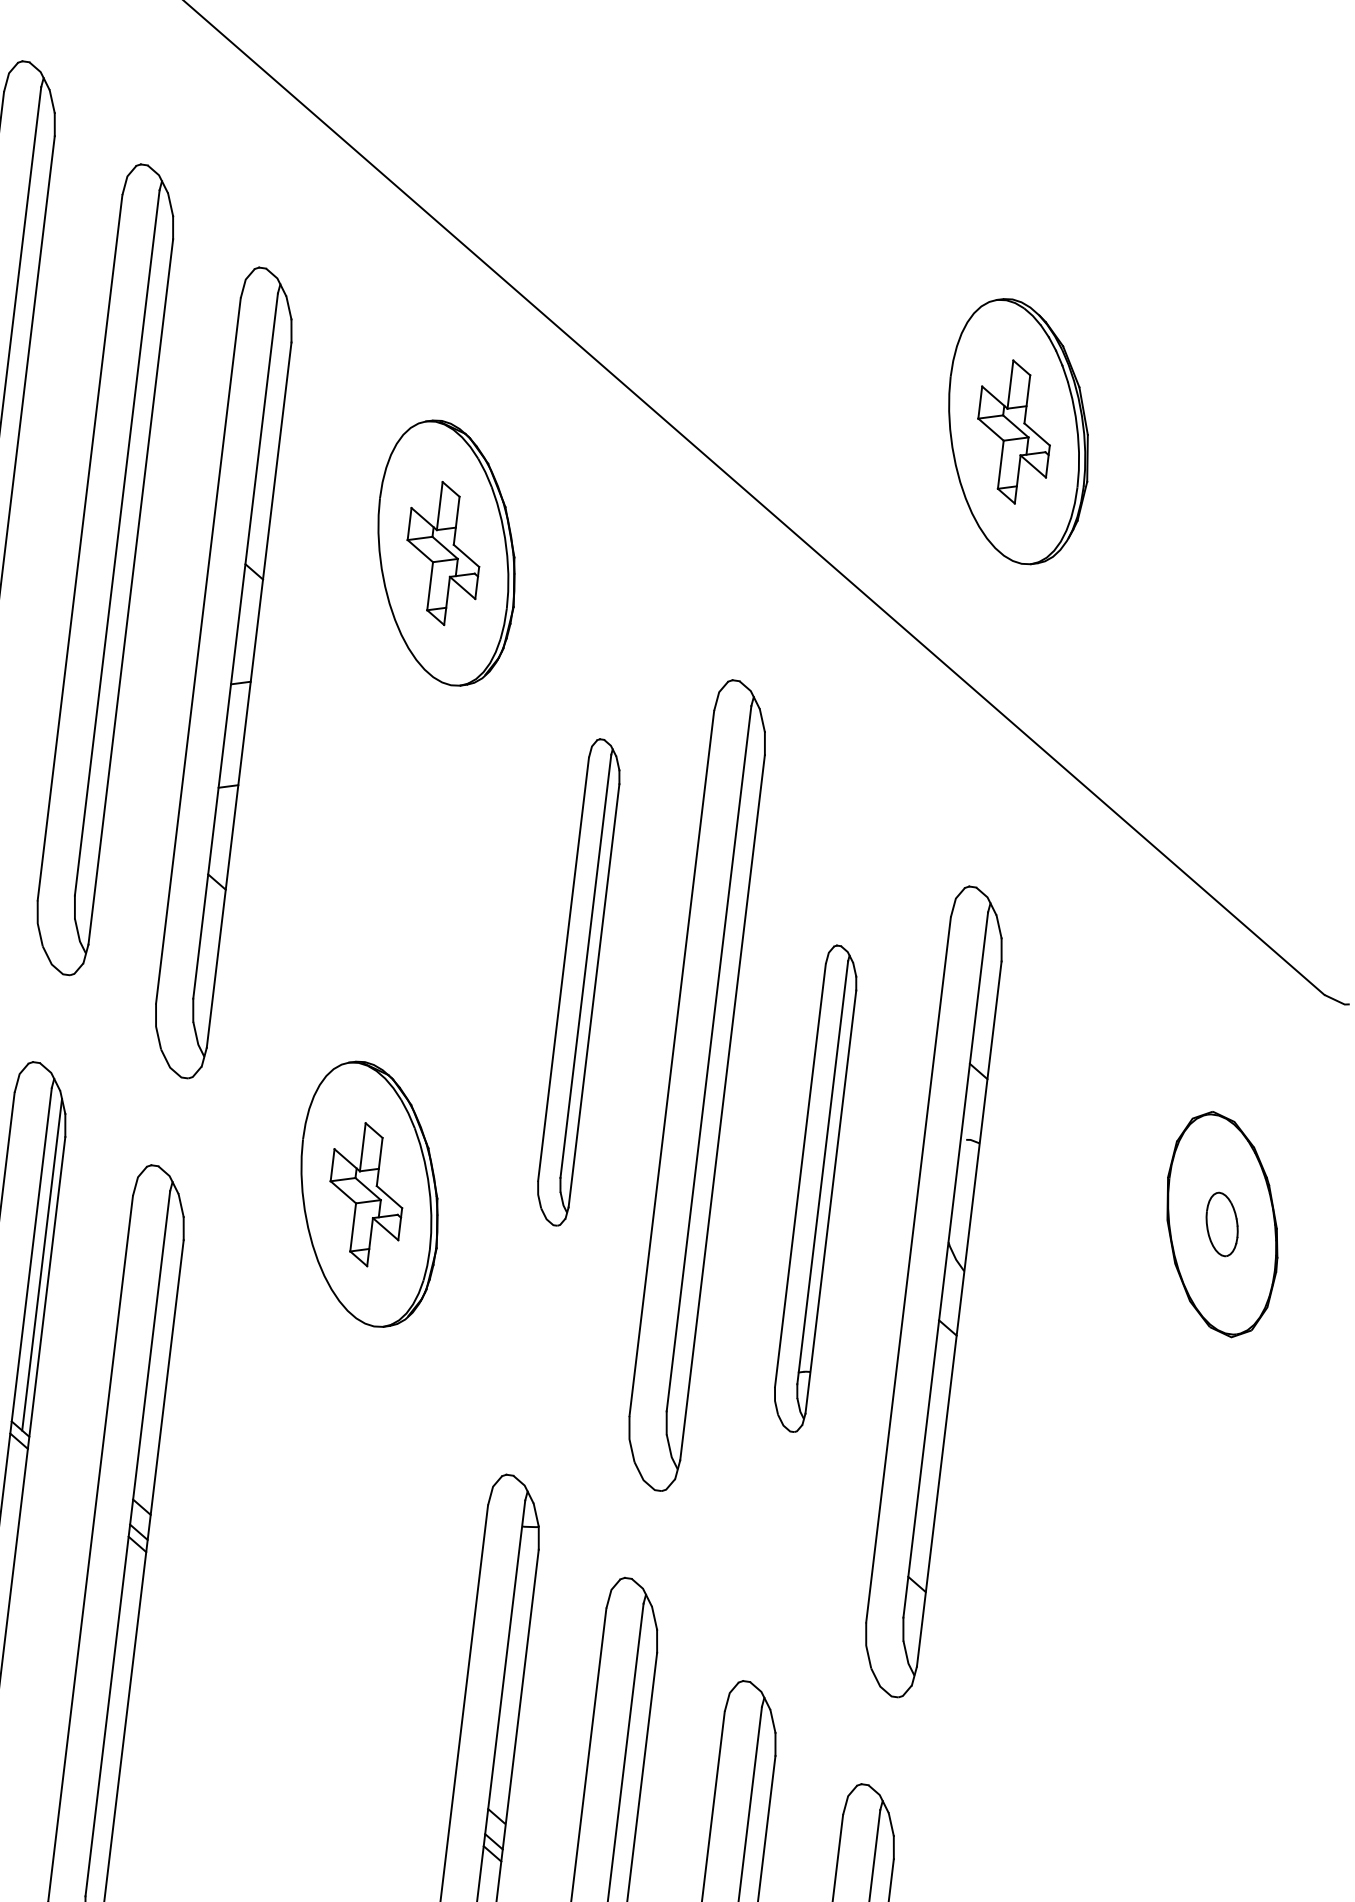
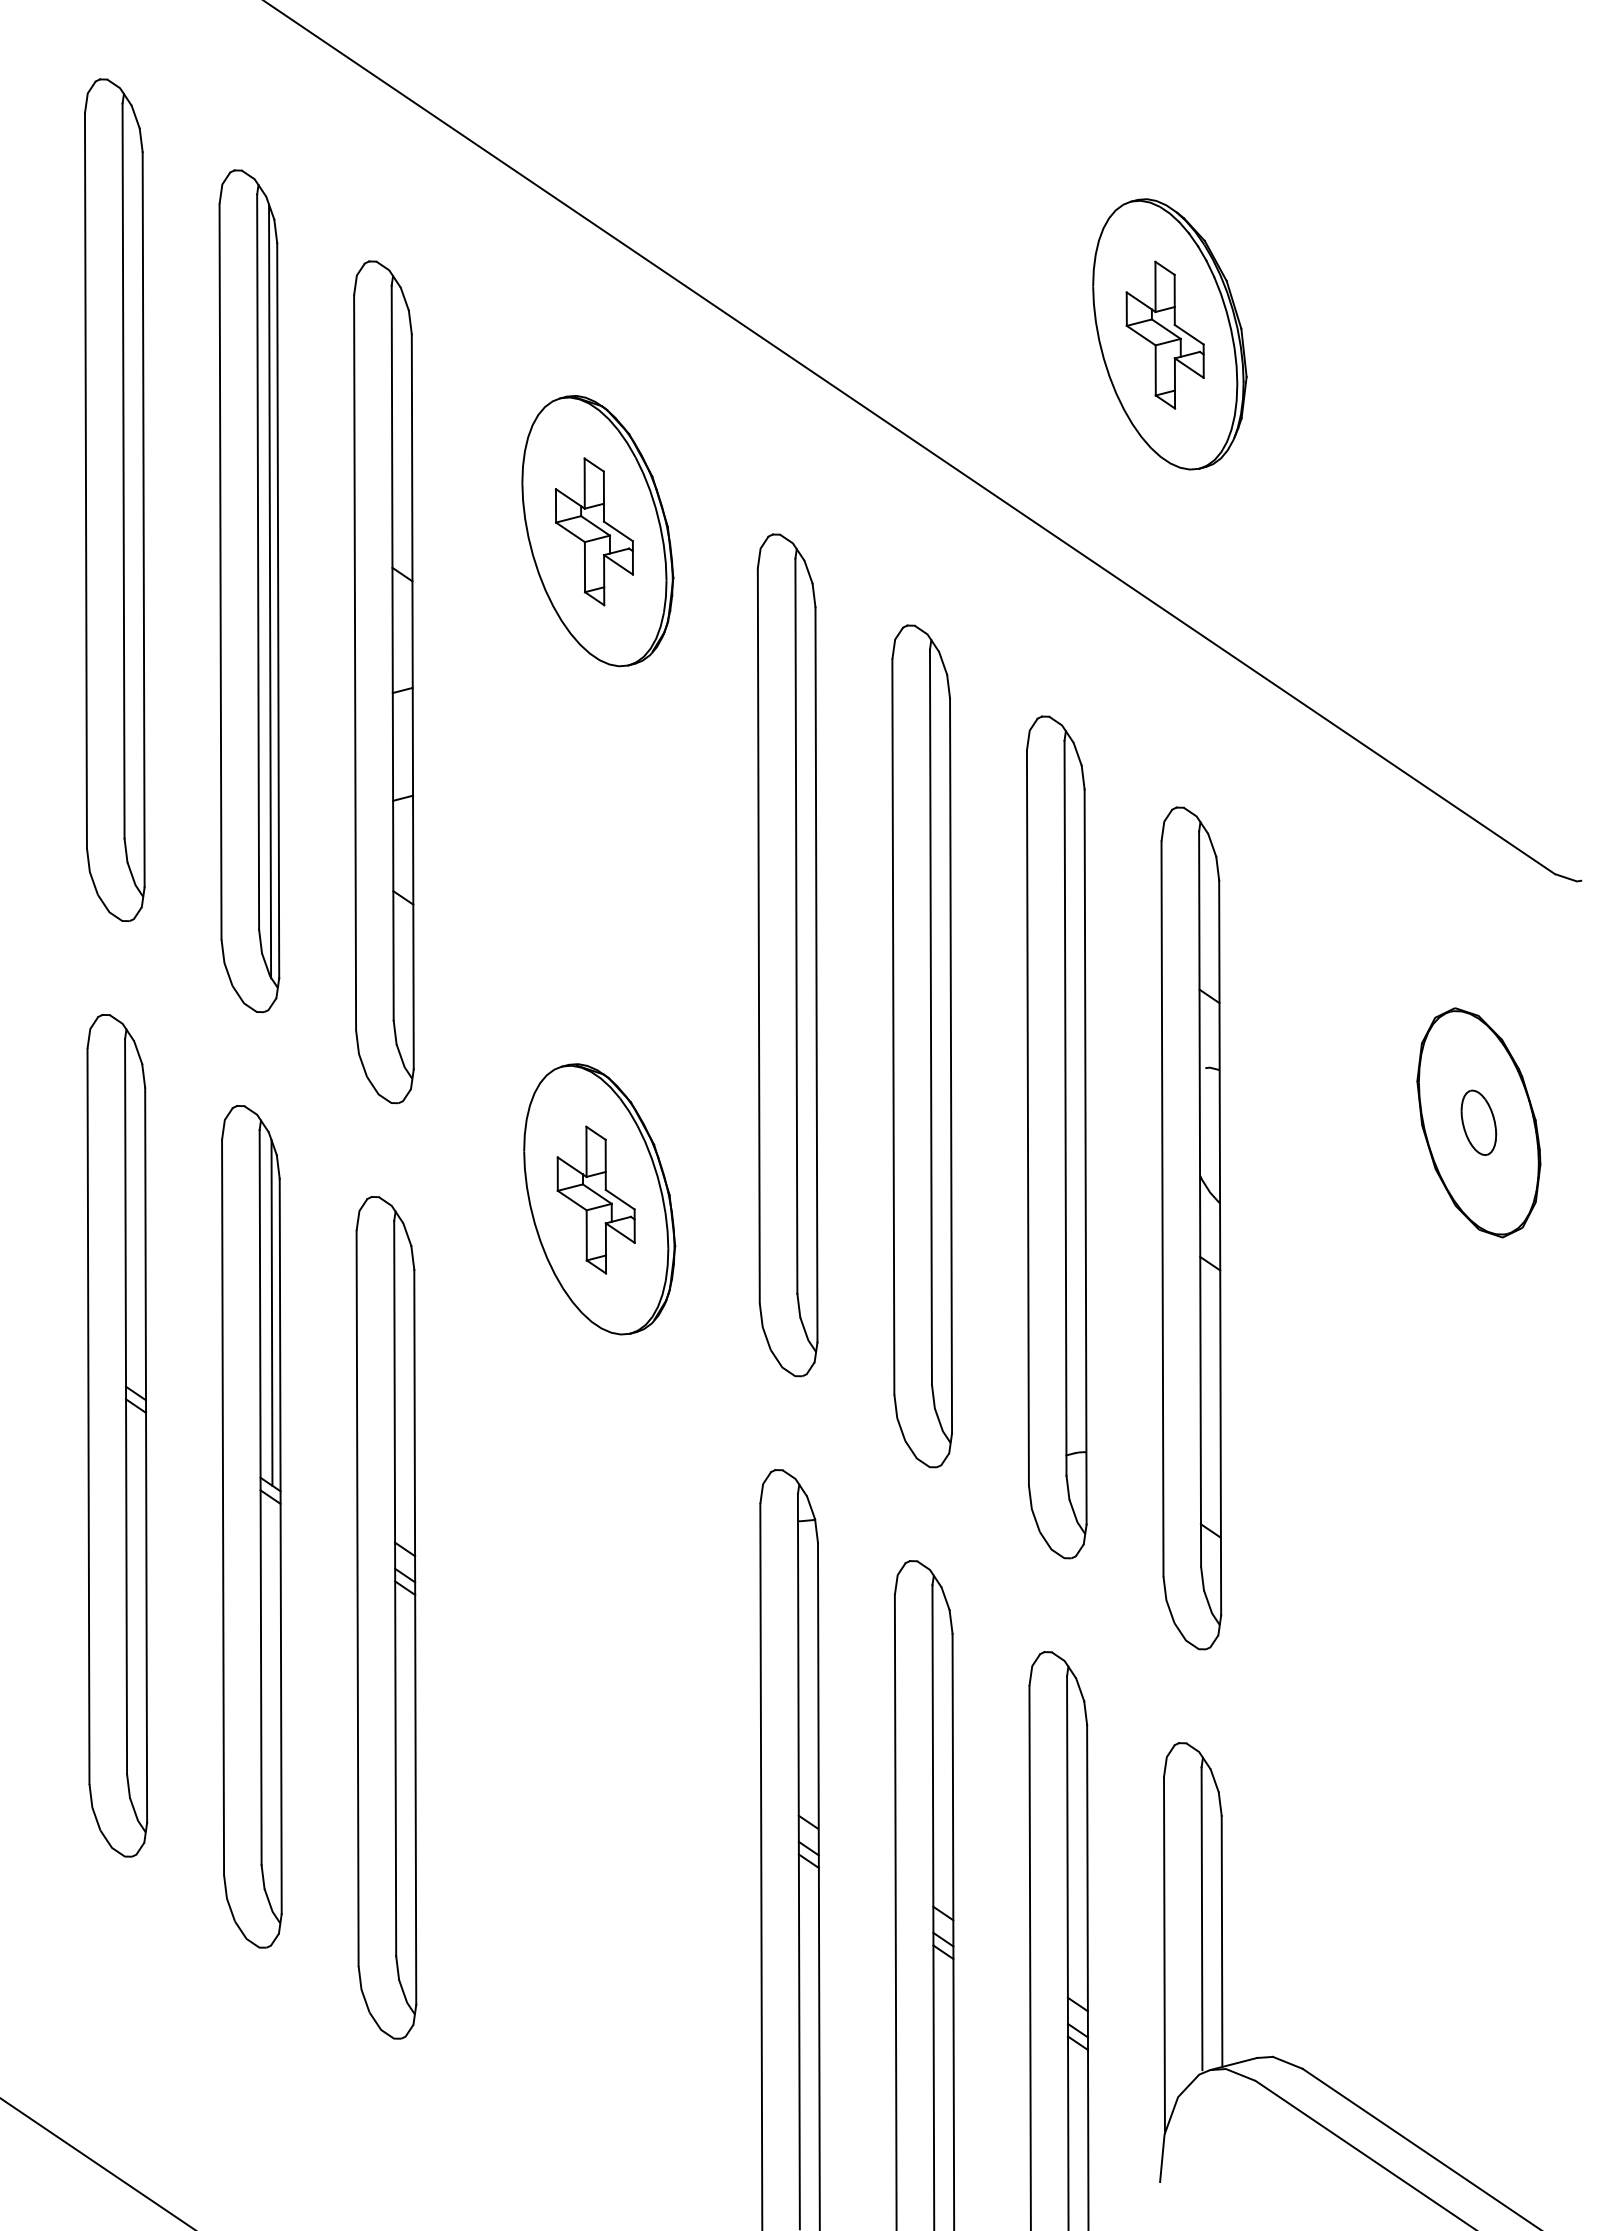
line: (125, 572) -> (270, 591), added
part: (578, 982) -> (787, 955), size x1.67
part: (815, 1188) -> (1056, 1137), size x1.67

